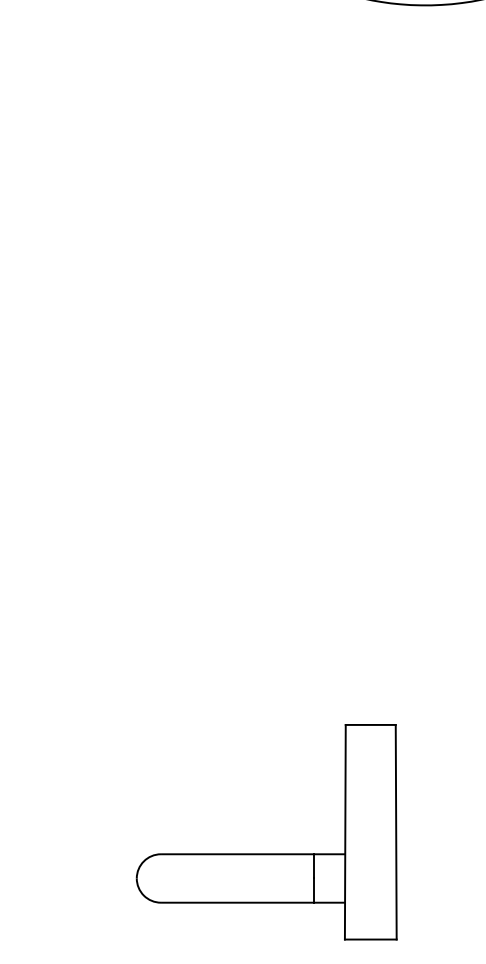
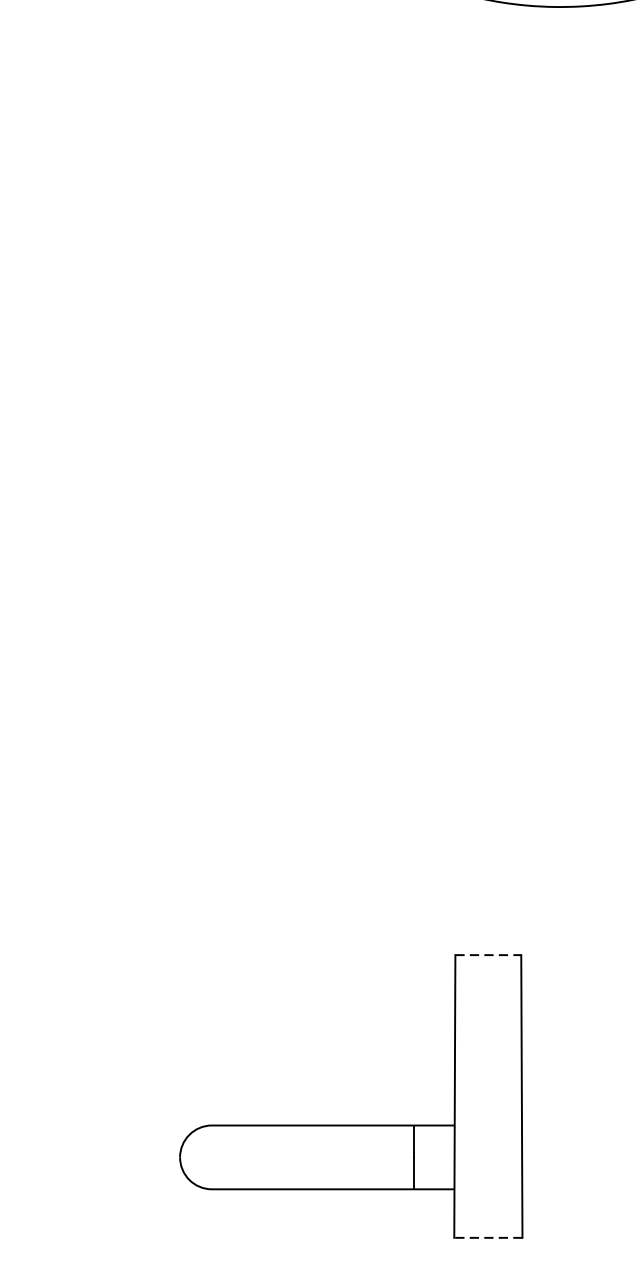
line: (370, 724) -> (487, 954), solid -> dashed
line: (370, 939) -> (487, 1237), solid -> dashed

